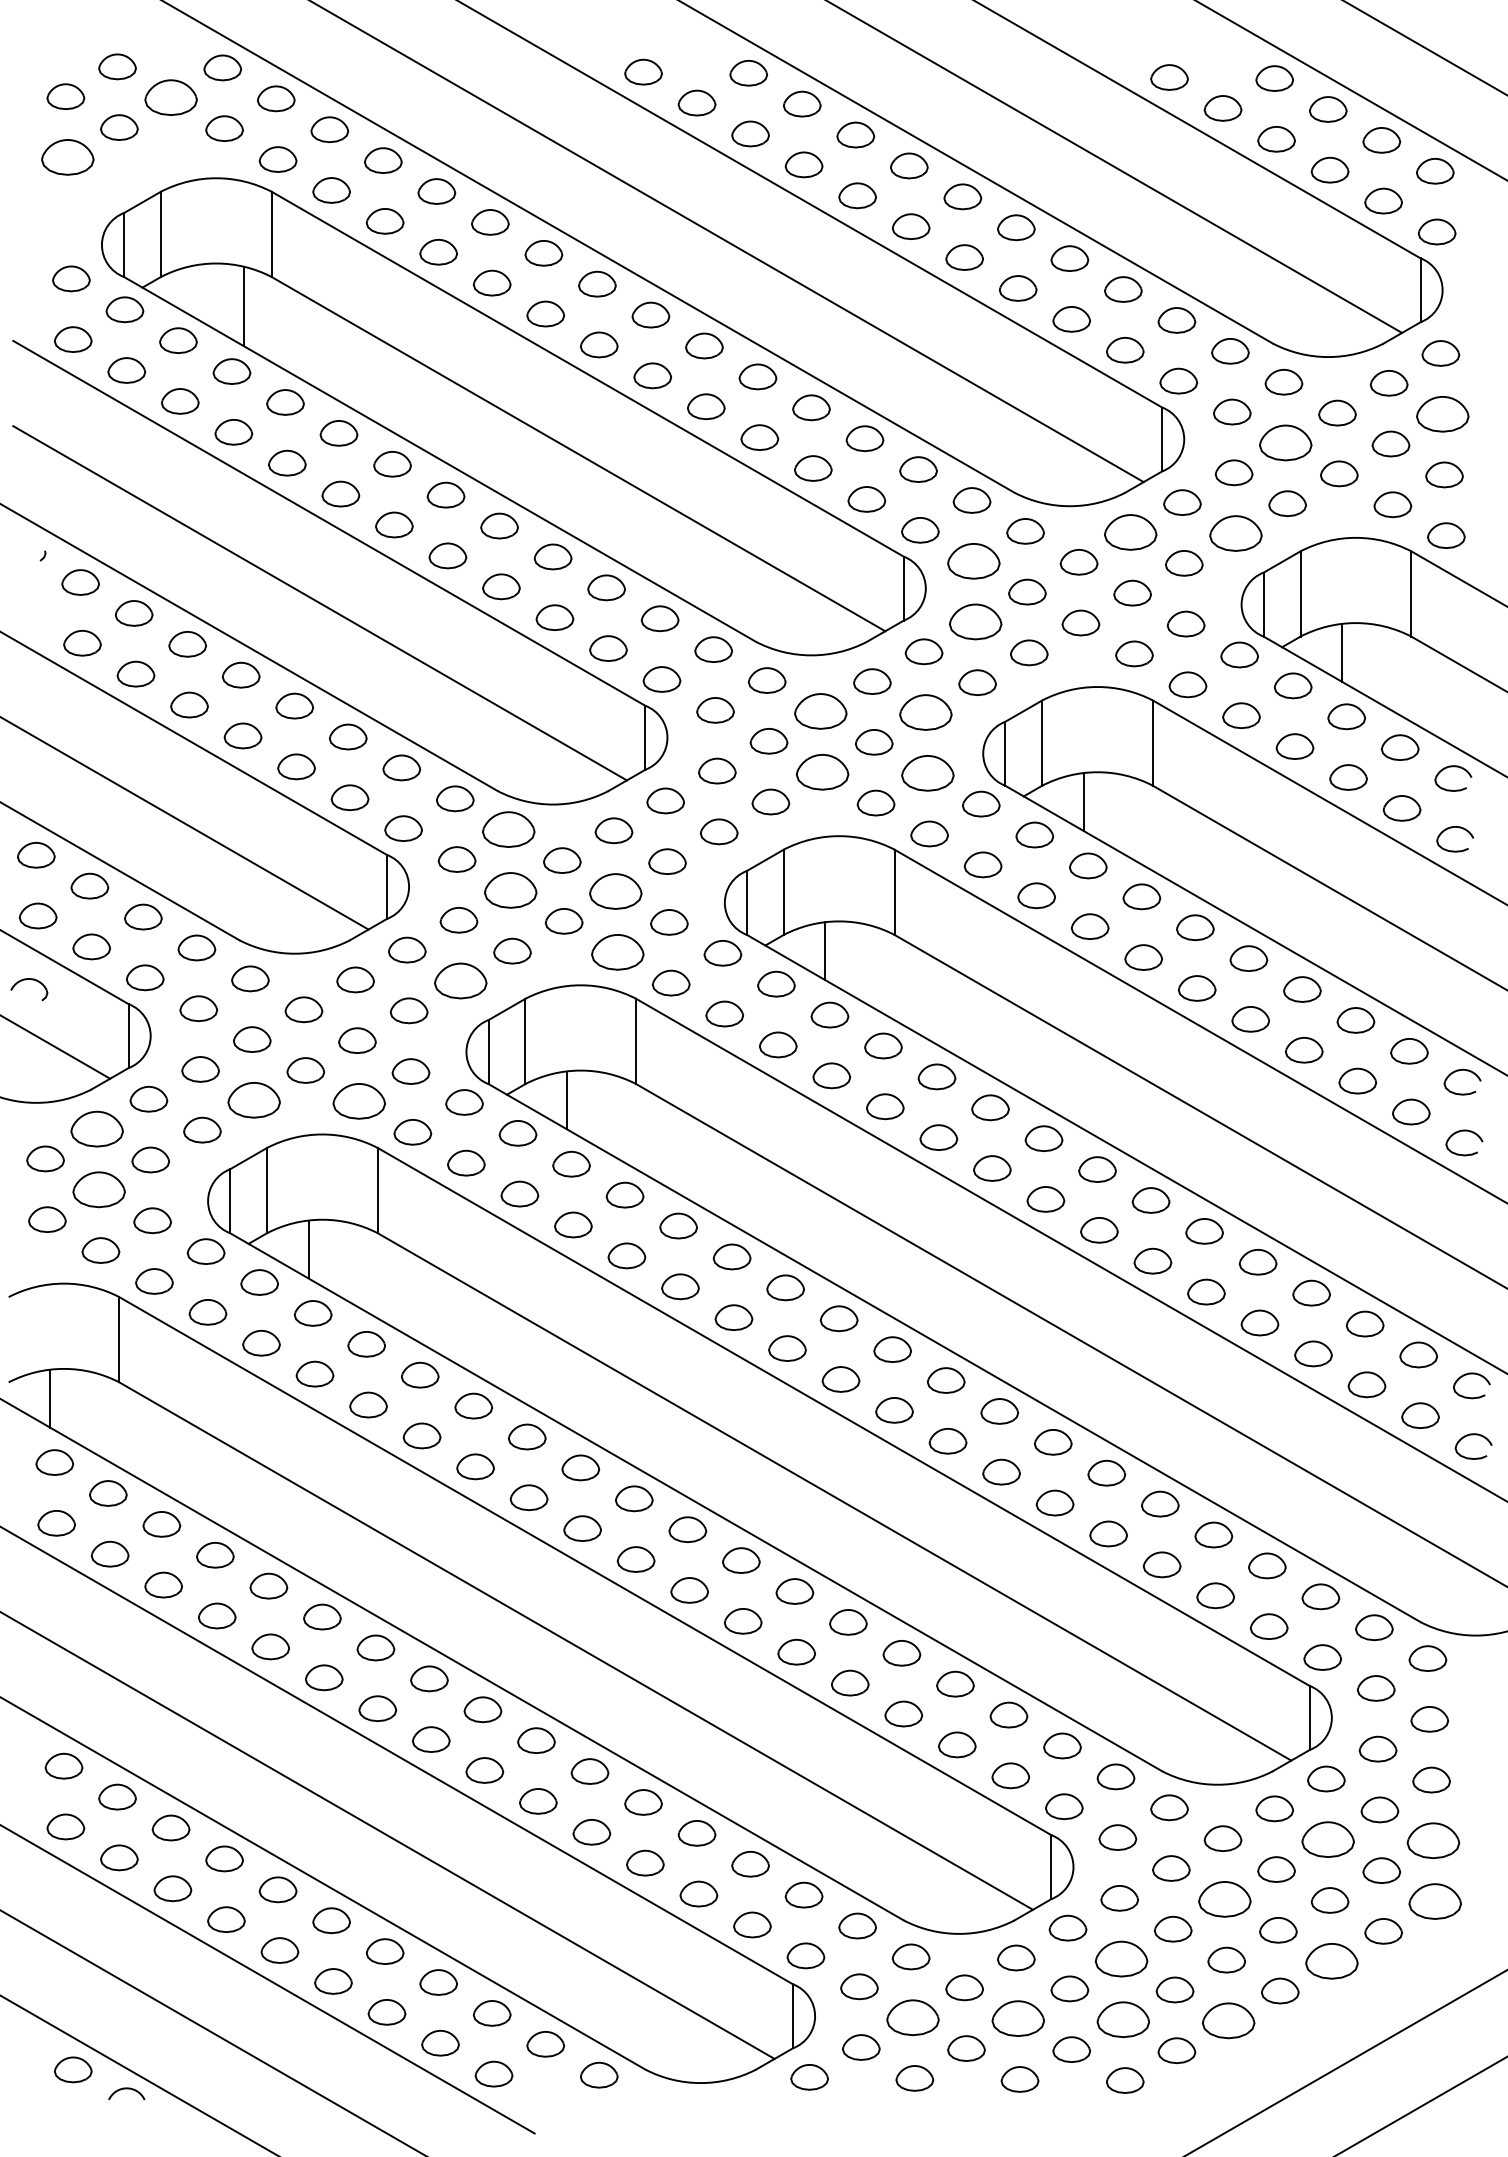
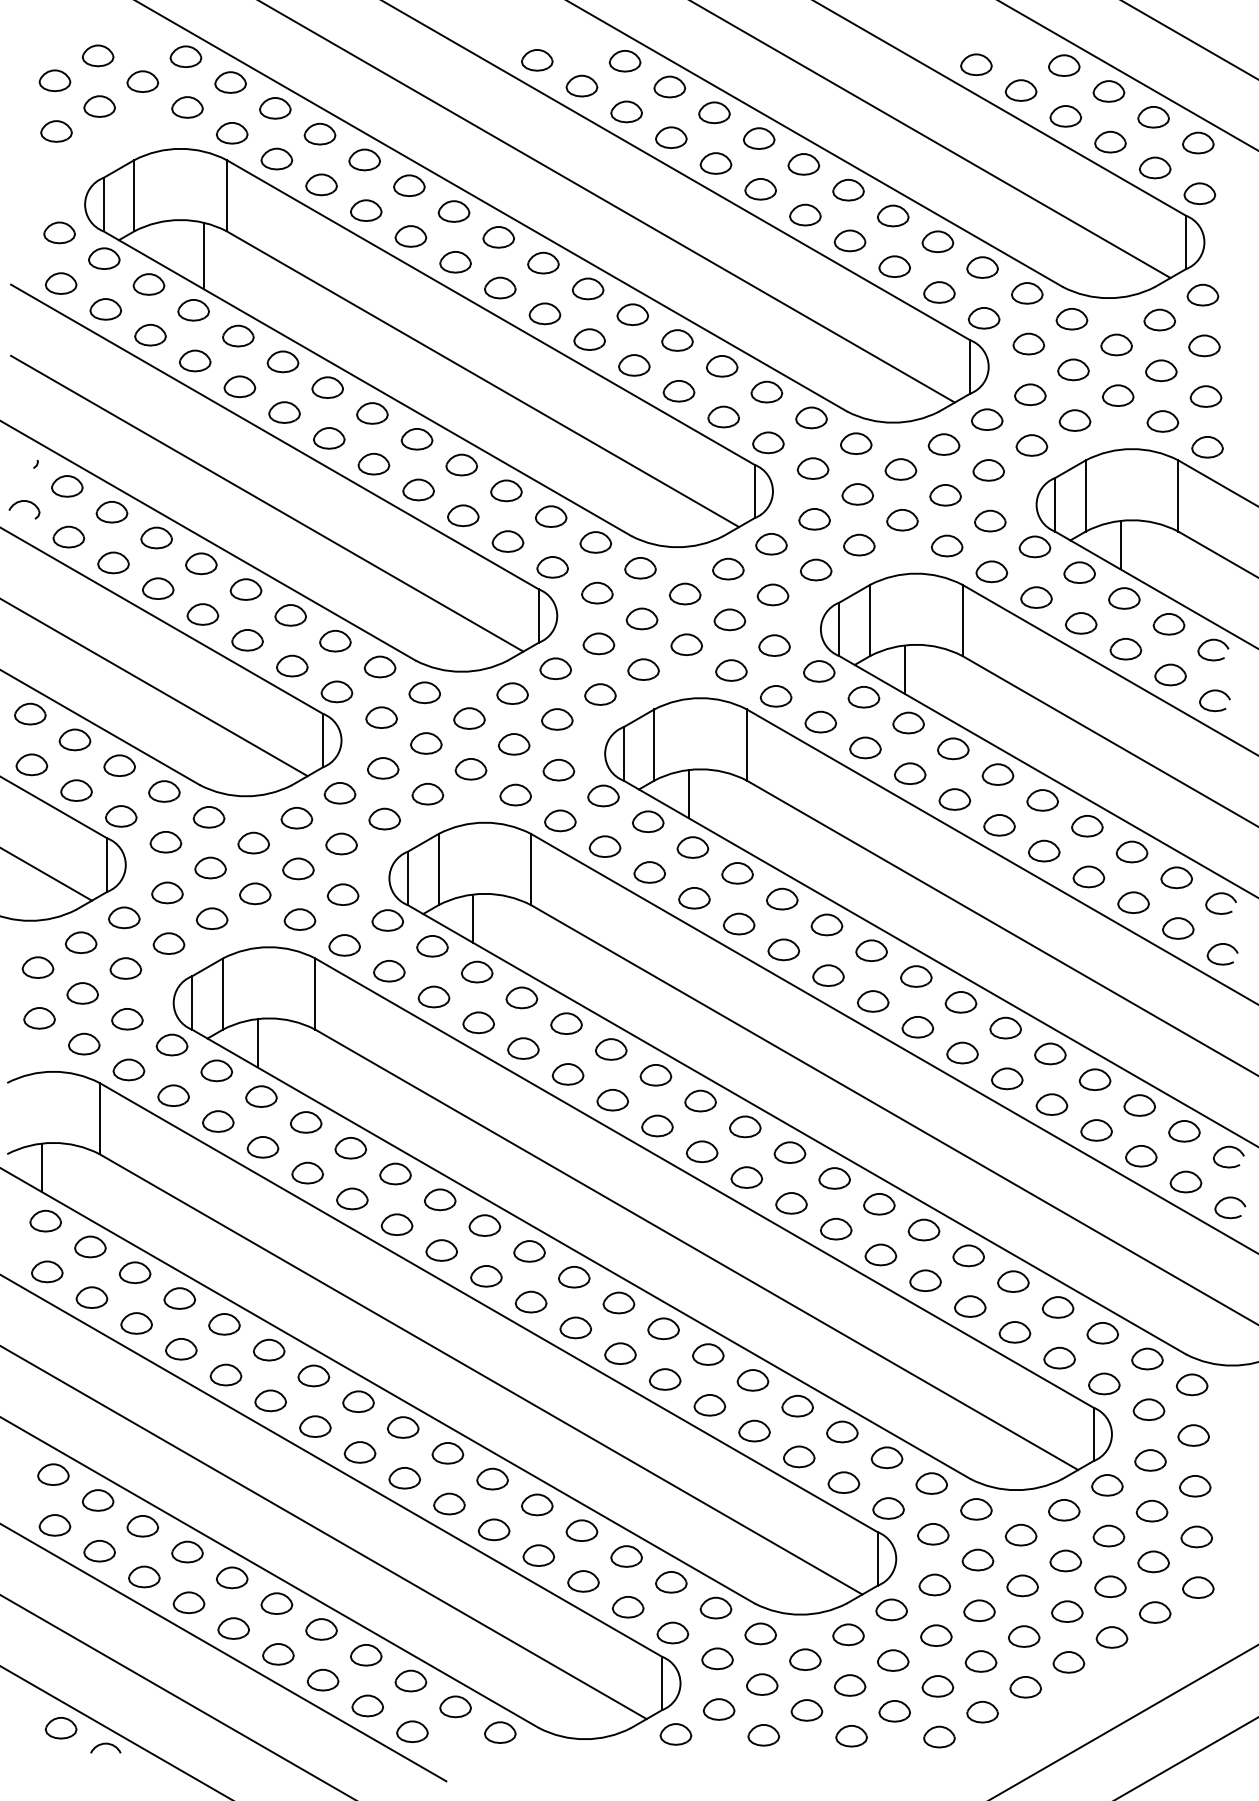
part: (170, 97) -> (142, 81), size x0.71
part: (67, 157) -> (56, 131), size x0.71
part: (1442, 413) -> (1204, 345), size x0.71
part: (1285, 442) -> (1073, 369), size x0.71
part: (1130, 532) -> (943, 444), size x0.71
part: (1235, 533) -> (1031, 445), size x0.71
part: (973, 560) -> (812, 468), size x0.71
part: (975, 621) -> (814, 518), size x0.71
part: (820, 711) -> (685, 594), size x0.71
part: (925, 712) -> (772, 594), size x0.71
part: (822, 771) -> (686, 644), size x0.71
part: (927, 772) -> (774, 645), size x0.71
part: (508, 829) -> (424, 692), size x0.71
part: (510, 890) -> (426, 743), size x0.71
part: (615, 891) -> (513, 744), size x0.71
part: (617, 951) -> (515, 794), size x0.71
part: (32, 980) -> (27, 502), moved
part: (460, 980) -> (384, 818), size x0.71
part: (253, 1100) -> (211, 918), size x0.71
part: (359, 1101) -> (300, 919), size x0.71
part: (97, 1128) -> (81, 942), size x0.71
part: (98, 1189) -> (82, 993), size x0.71
part: (1328, 1839) -> (1109, 1535), size x0.71
part: (1433, 1840) -> (1196, 1536), size x0.71
part: (1224, 1899) -> (1022, 1585), size x0.71
part: (1435, 1901) -> (1198, 1587), size x0.71
part: (1121, 1958) -> (936, 1635), size x0.71
part: (1331, 1960) -> (1111, 1636), size x0.71
part: (912, 2017) -> (761, 1684), size x0.71
part: (1017, 2018) -> (849, 1685), size x0.71
part: (1123, 2019) -> (937, 1686), size x0.71
part: (1228, 2020) -> (1025, 1686), size x0.71

